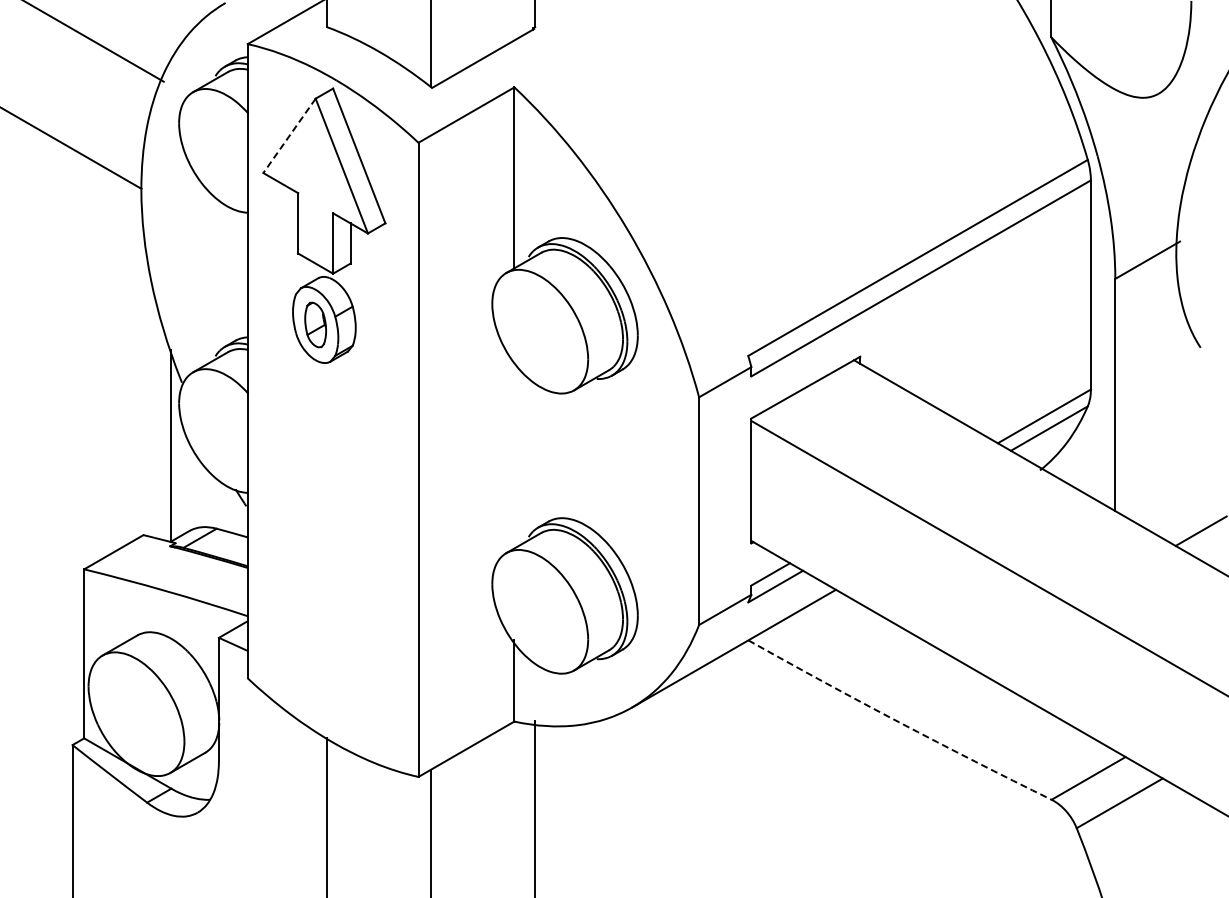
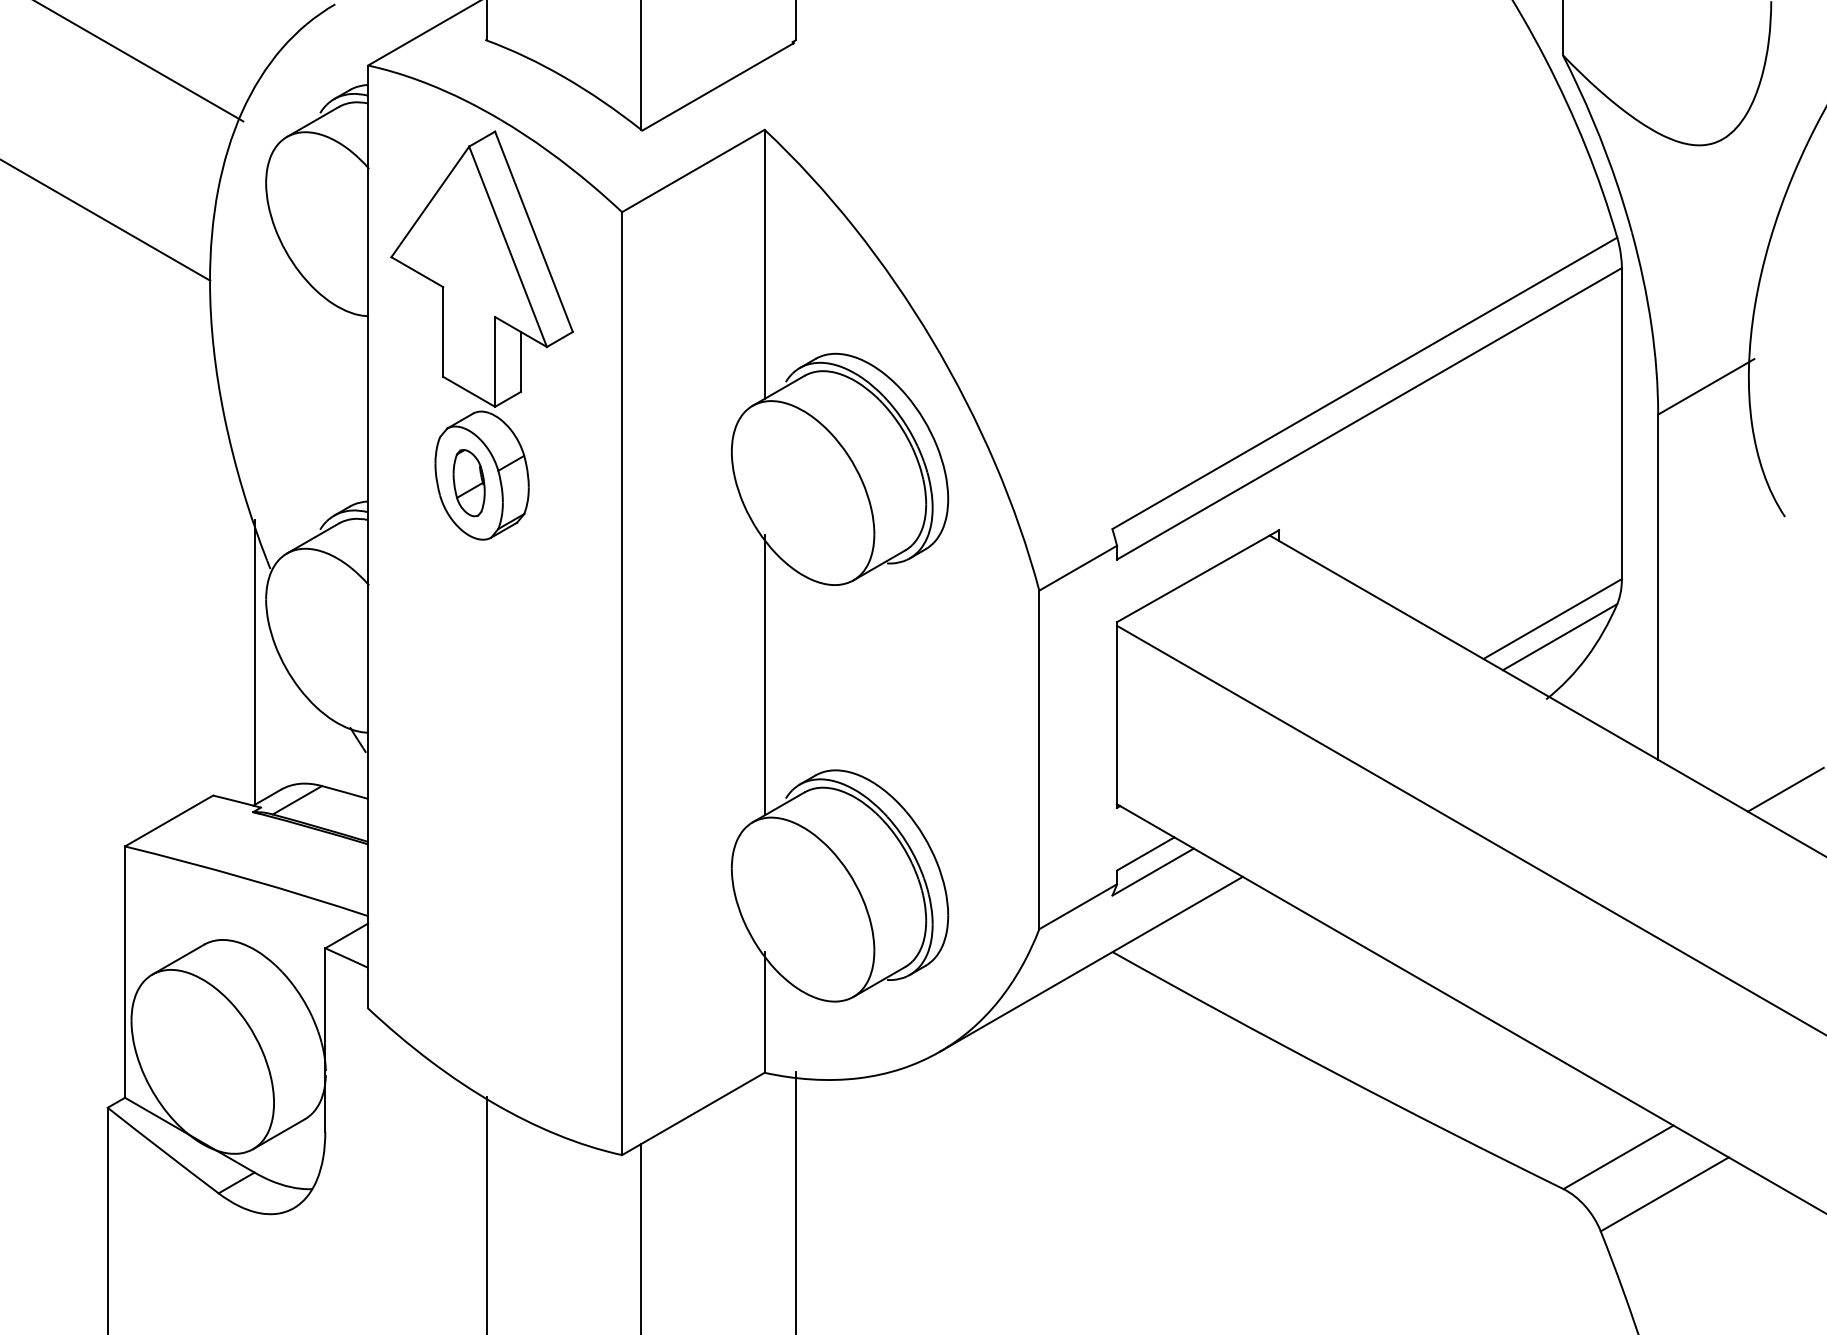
line: (289, 136) -> (430, 202), dashed -> solid
line: (514, 454) -> (764, 675), added
arc: (898, 722) -> (1335, 1074), dashed -> solid

